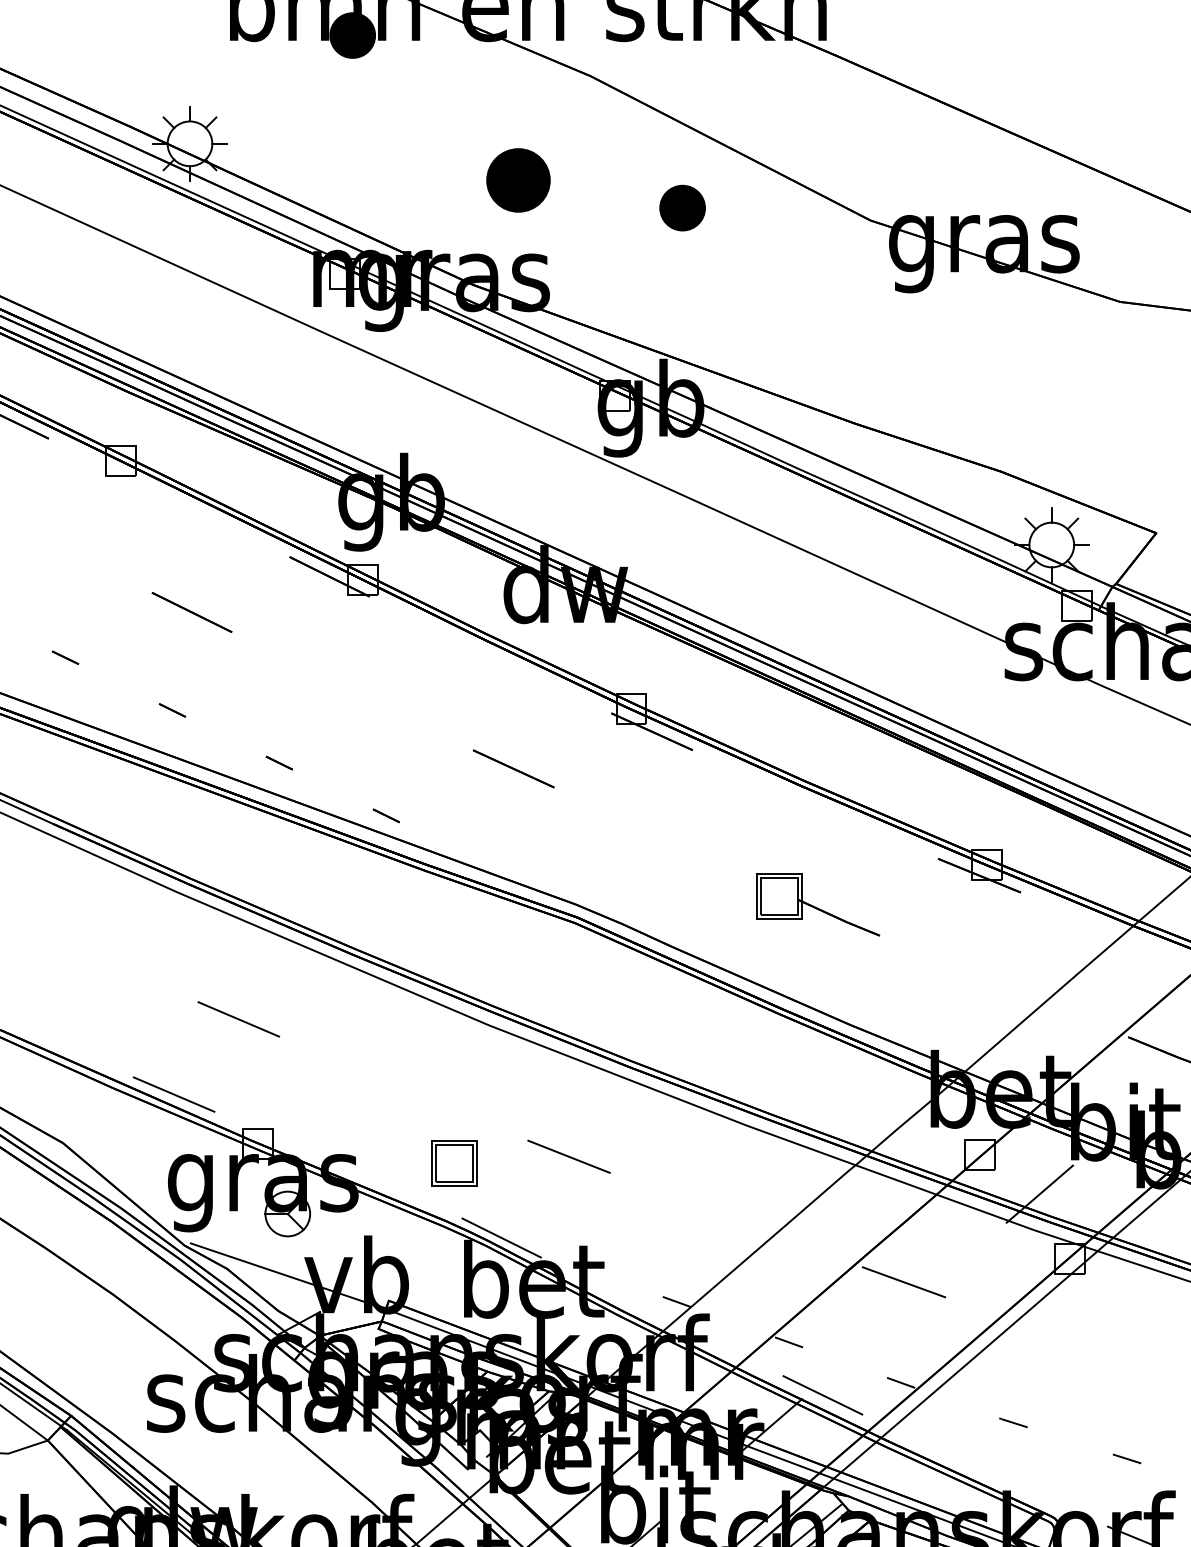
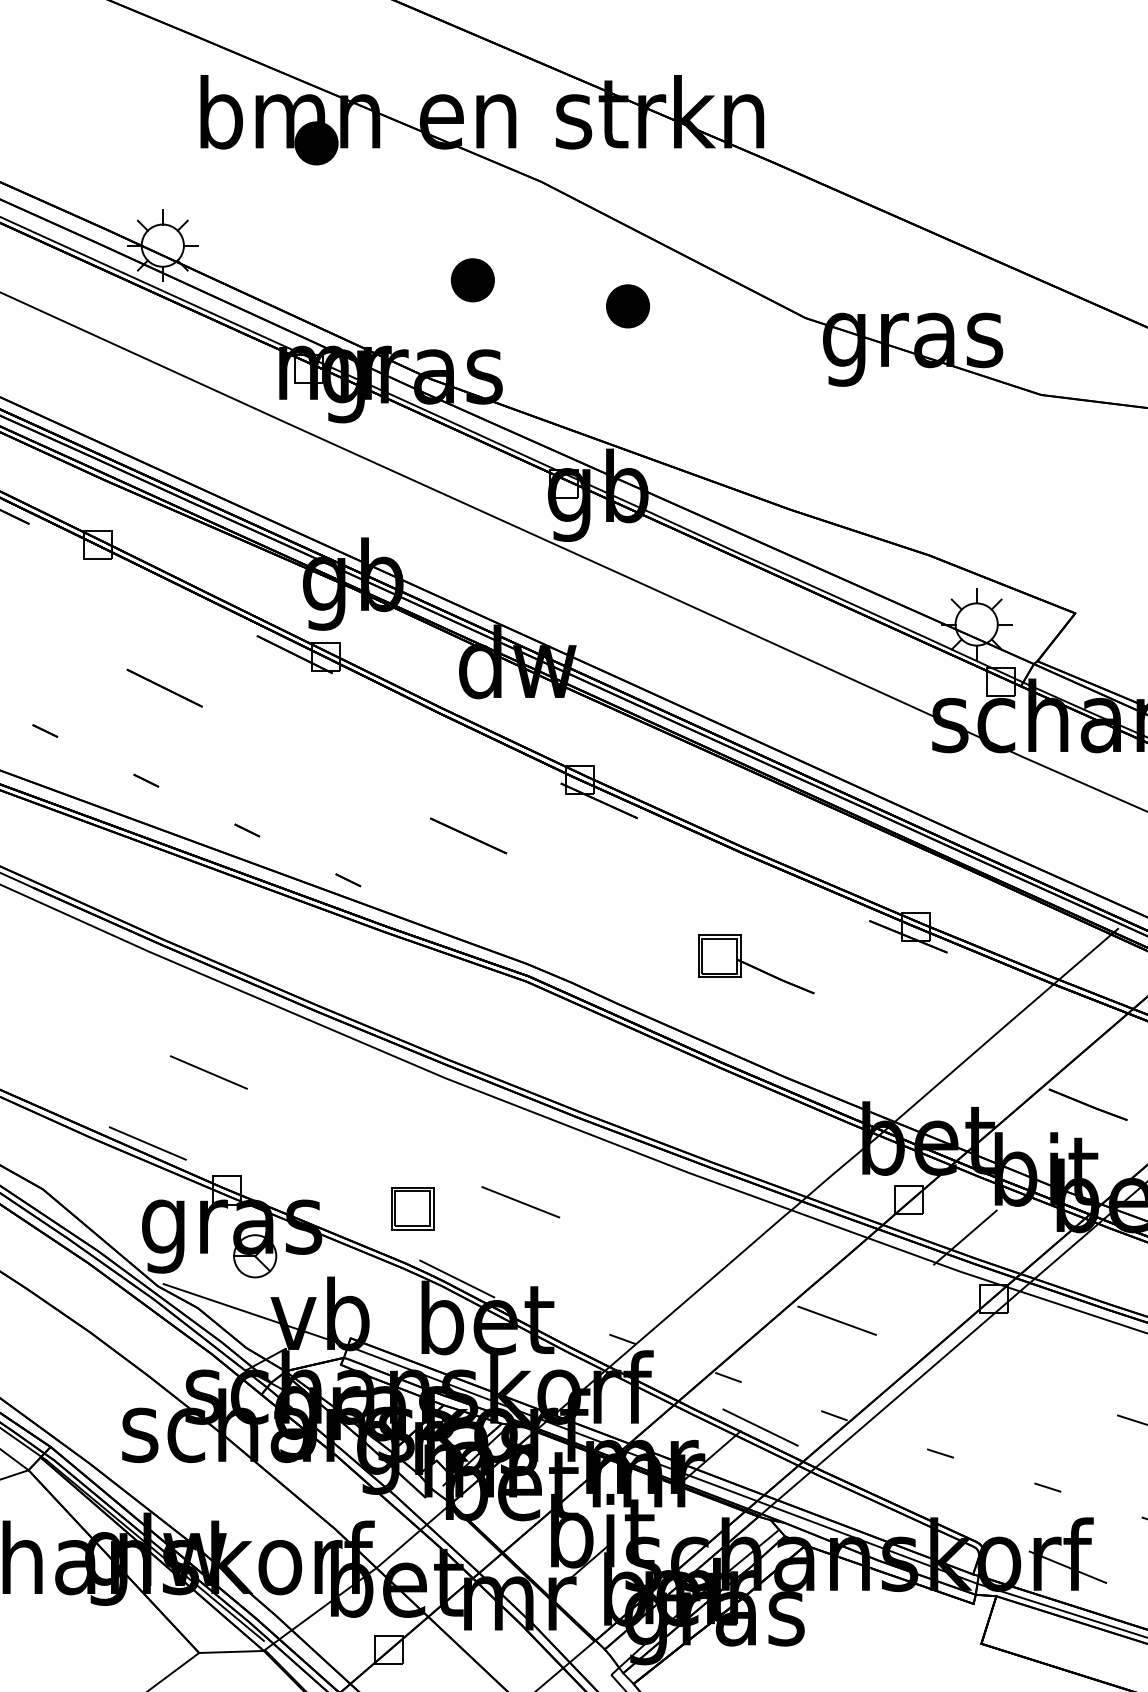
part: (517, 180) -> (472, 280), size x0.71

